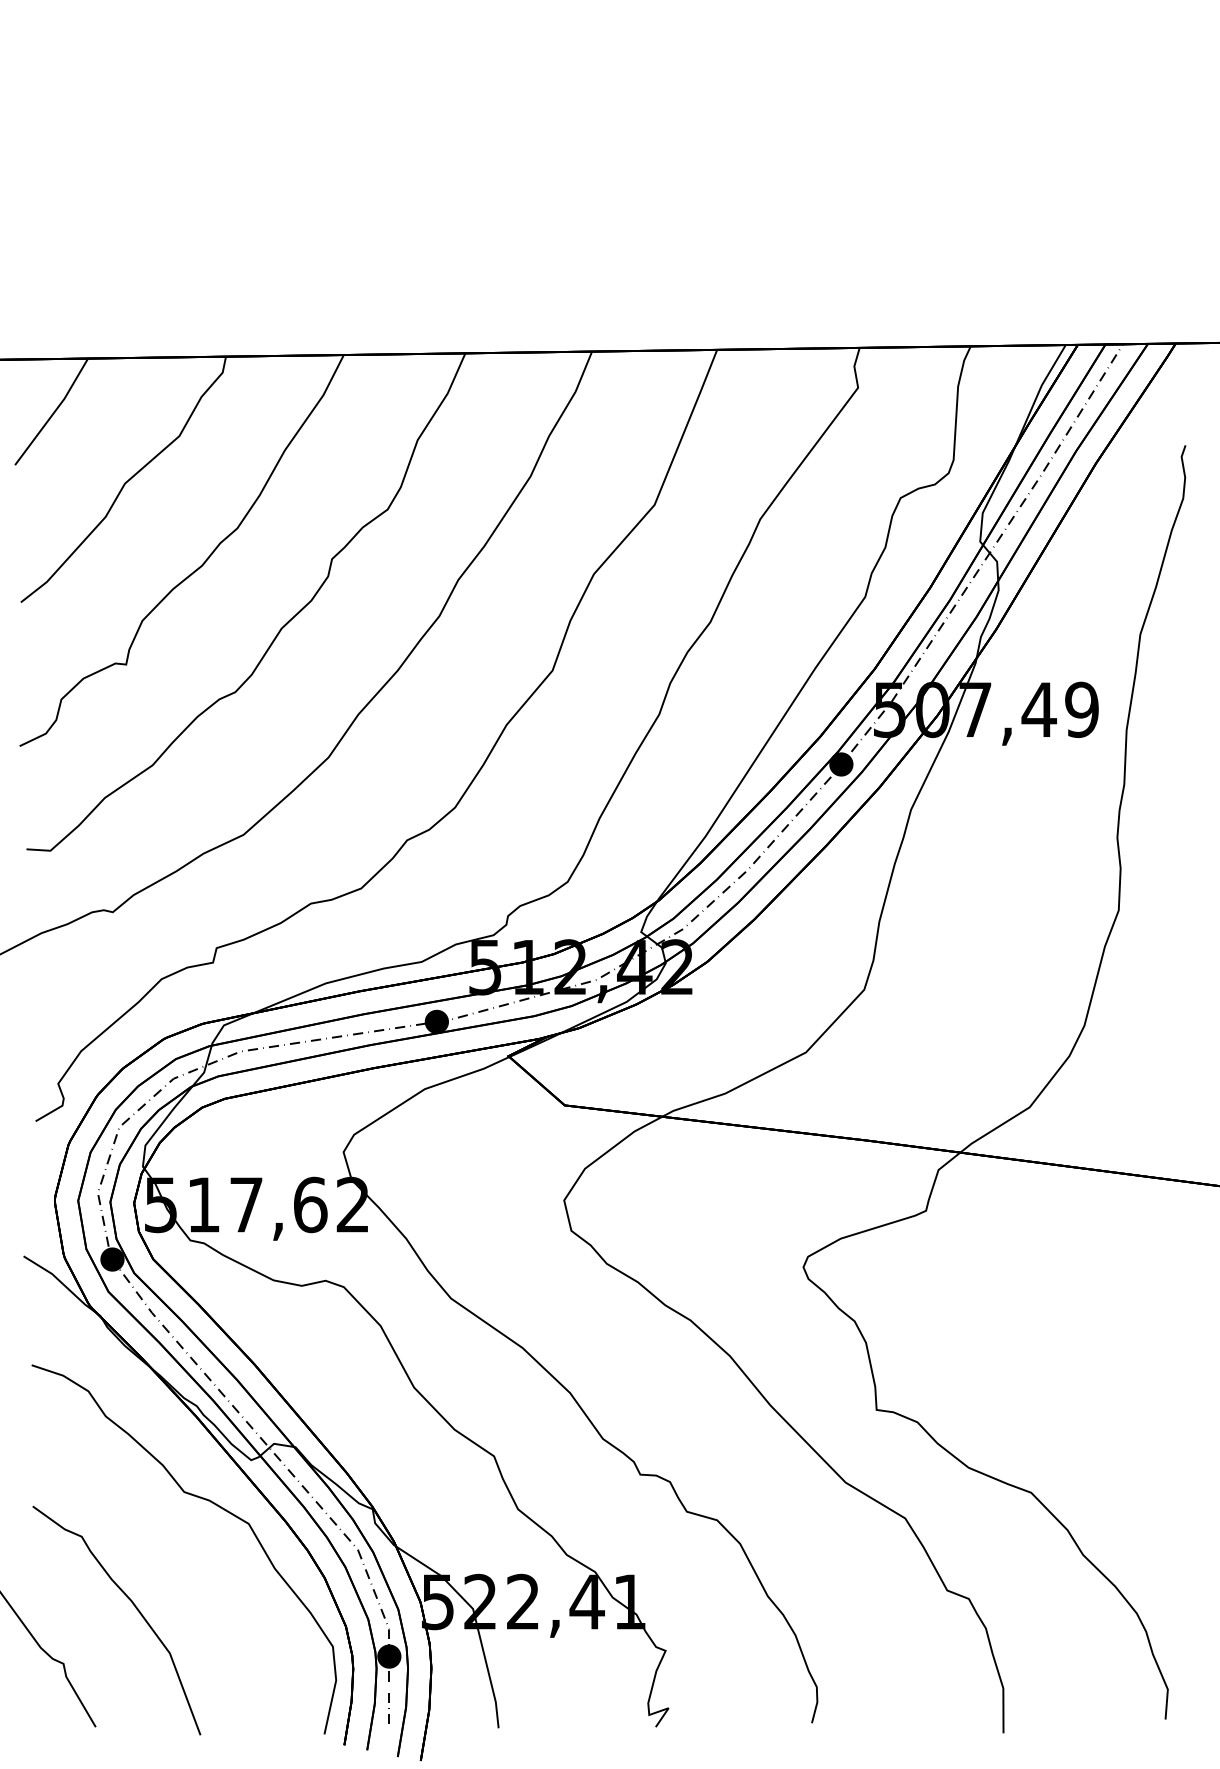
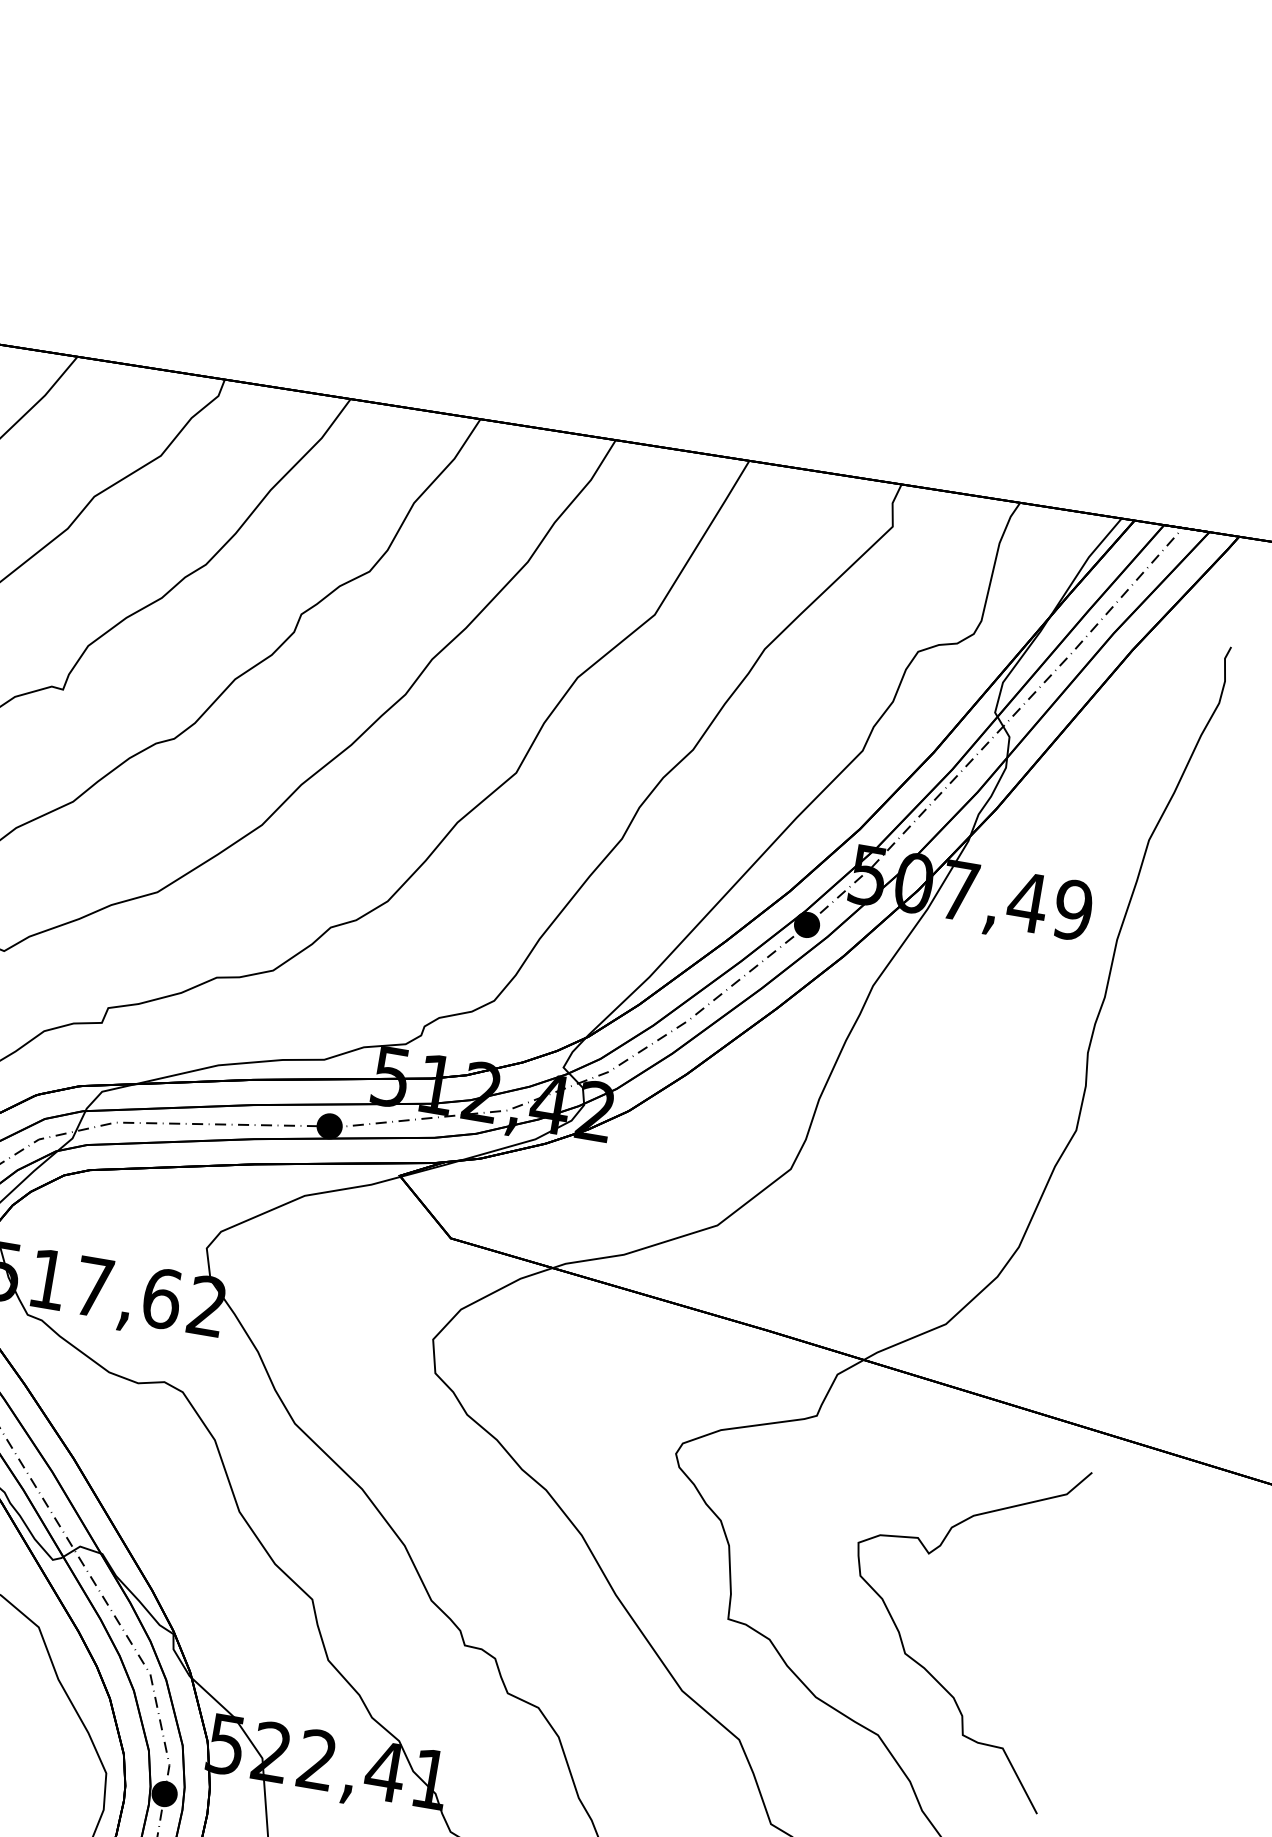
curve: (1063, 1423) -> (924, 1667), added

